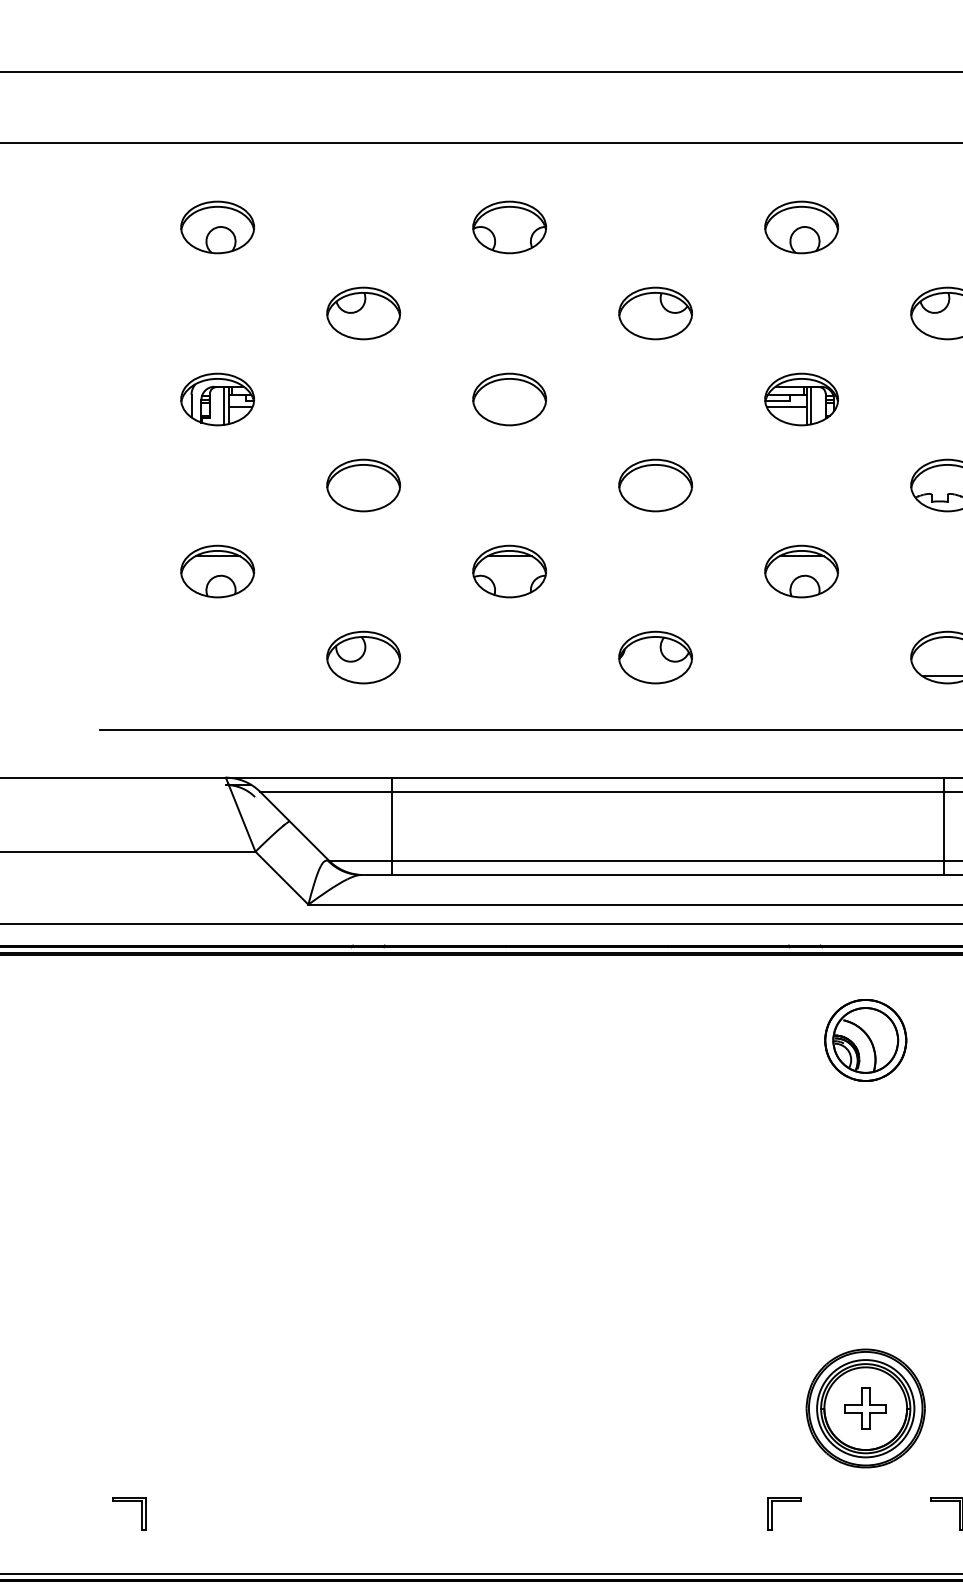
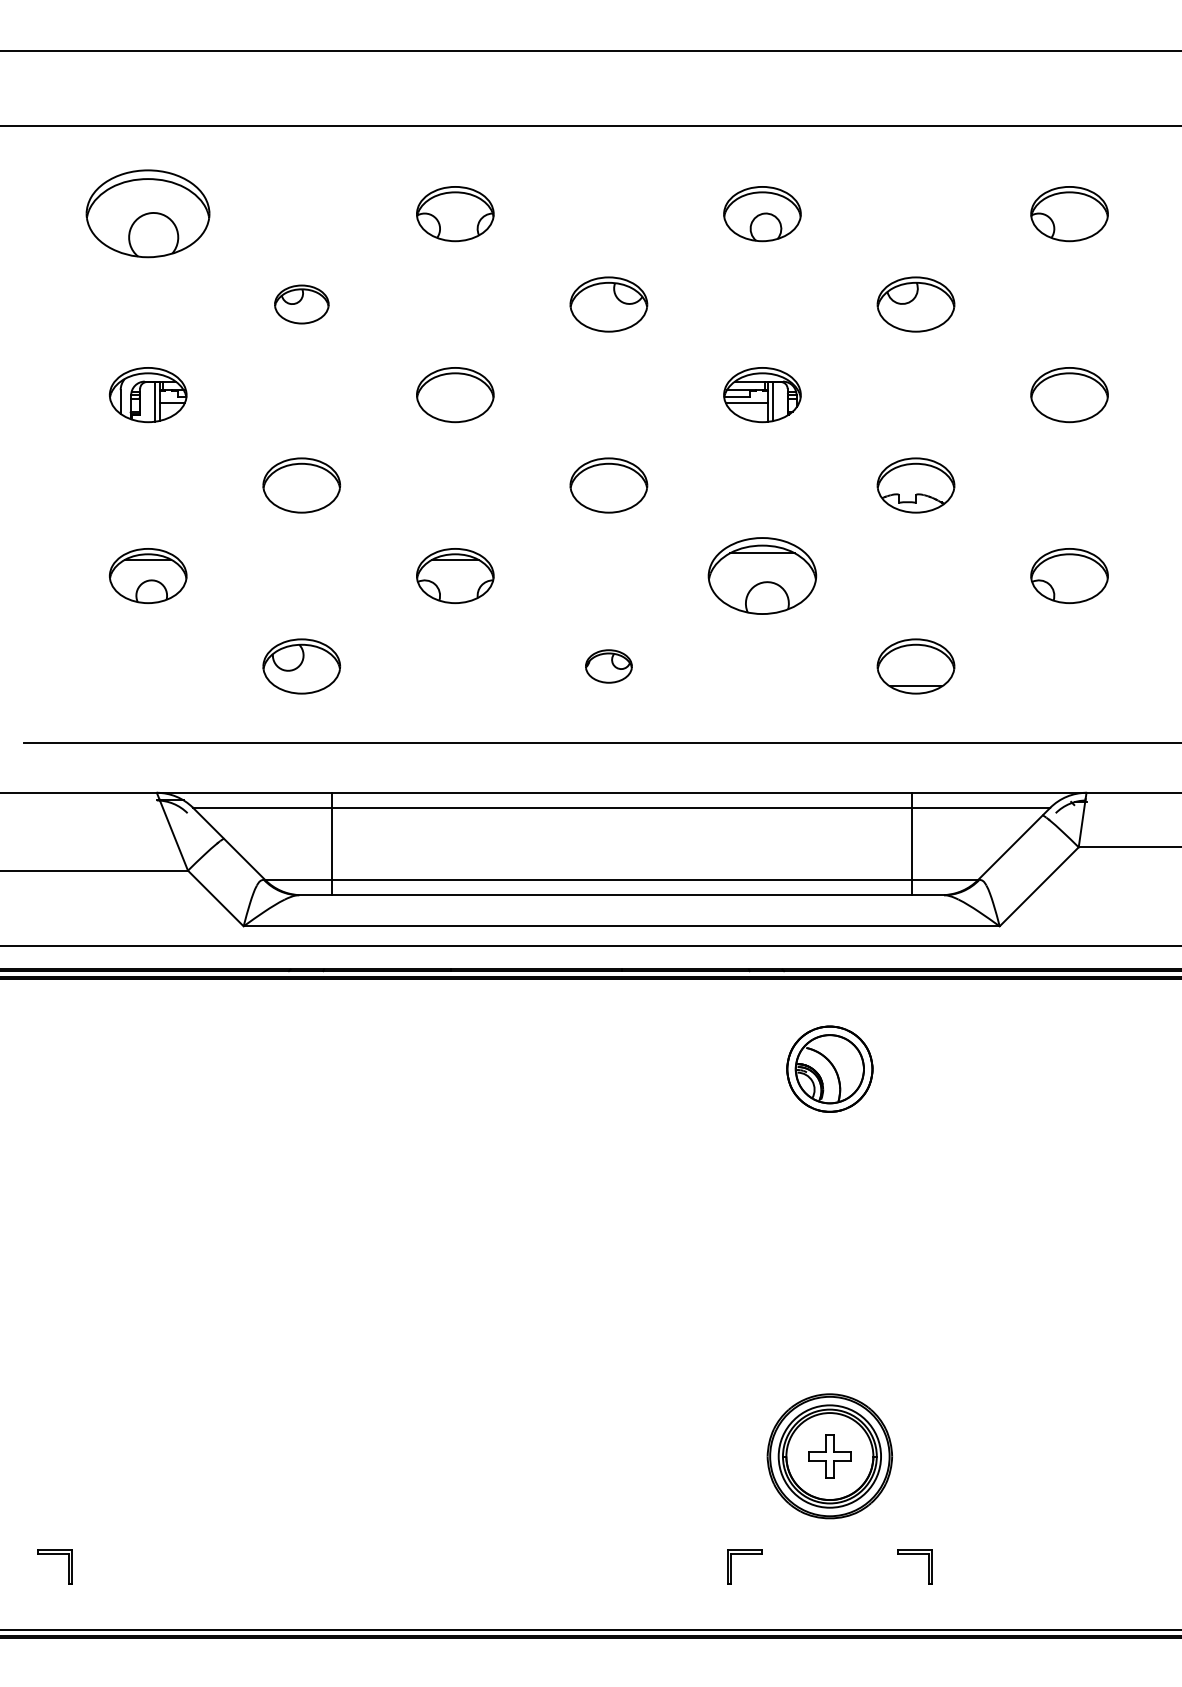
part: (217, 227) -> (148, 214), size x1.6
part: (363, 313) -> (301, 304), size x0.7
part: (801, 571) -> (762, 575), size x1.4
part: (655, 657) -> (608, 666), size x0.6

